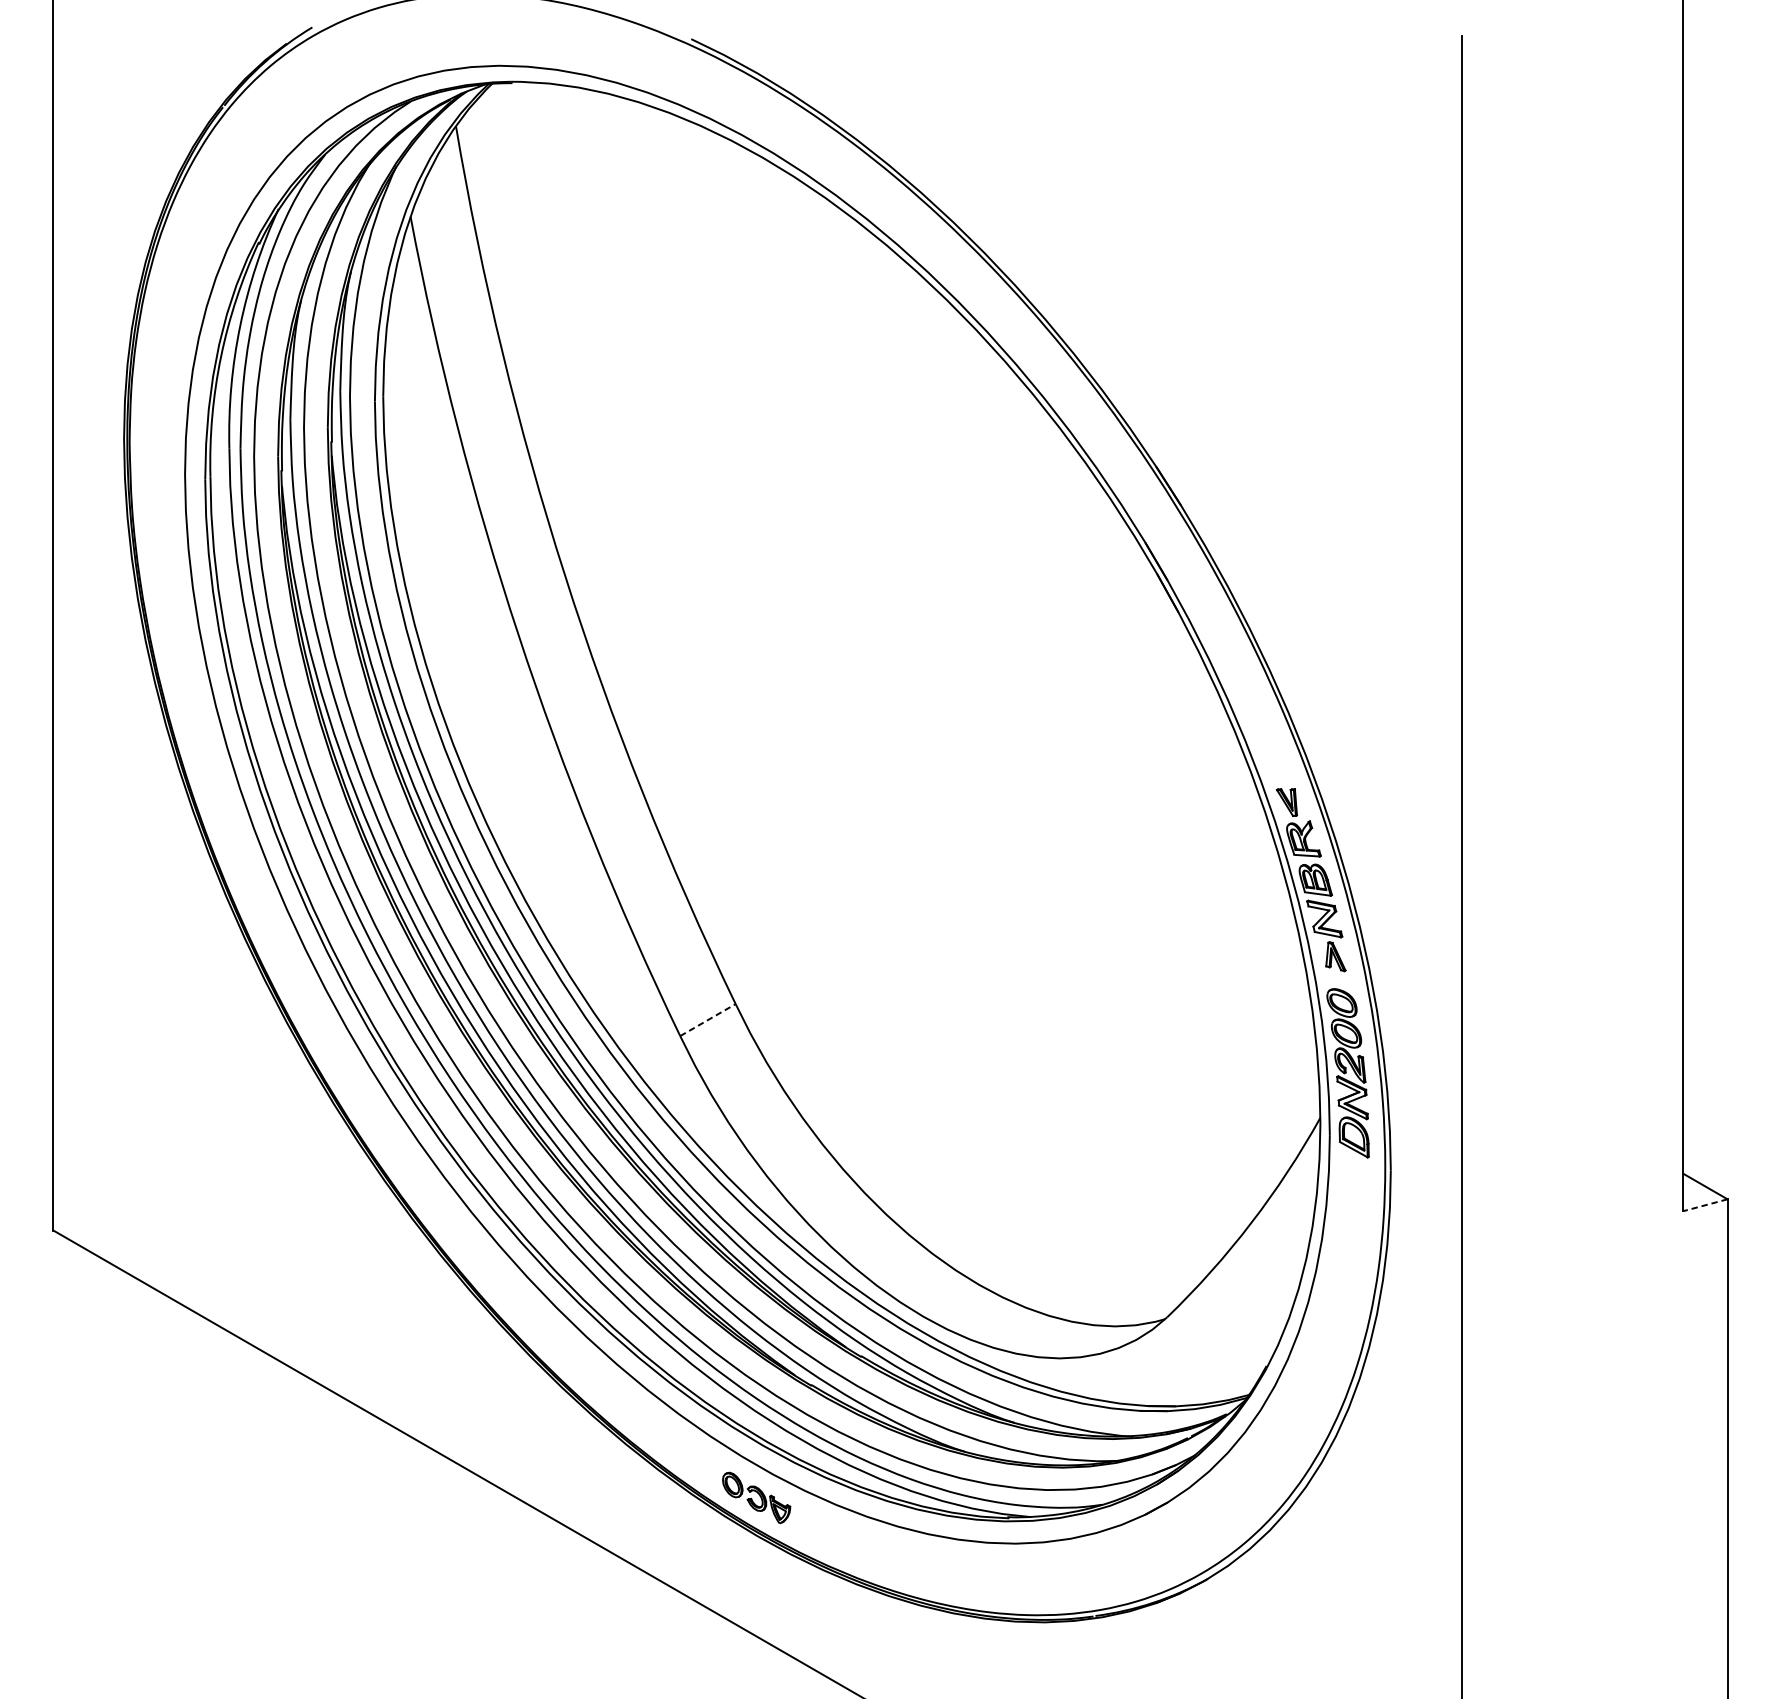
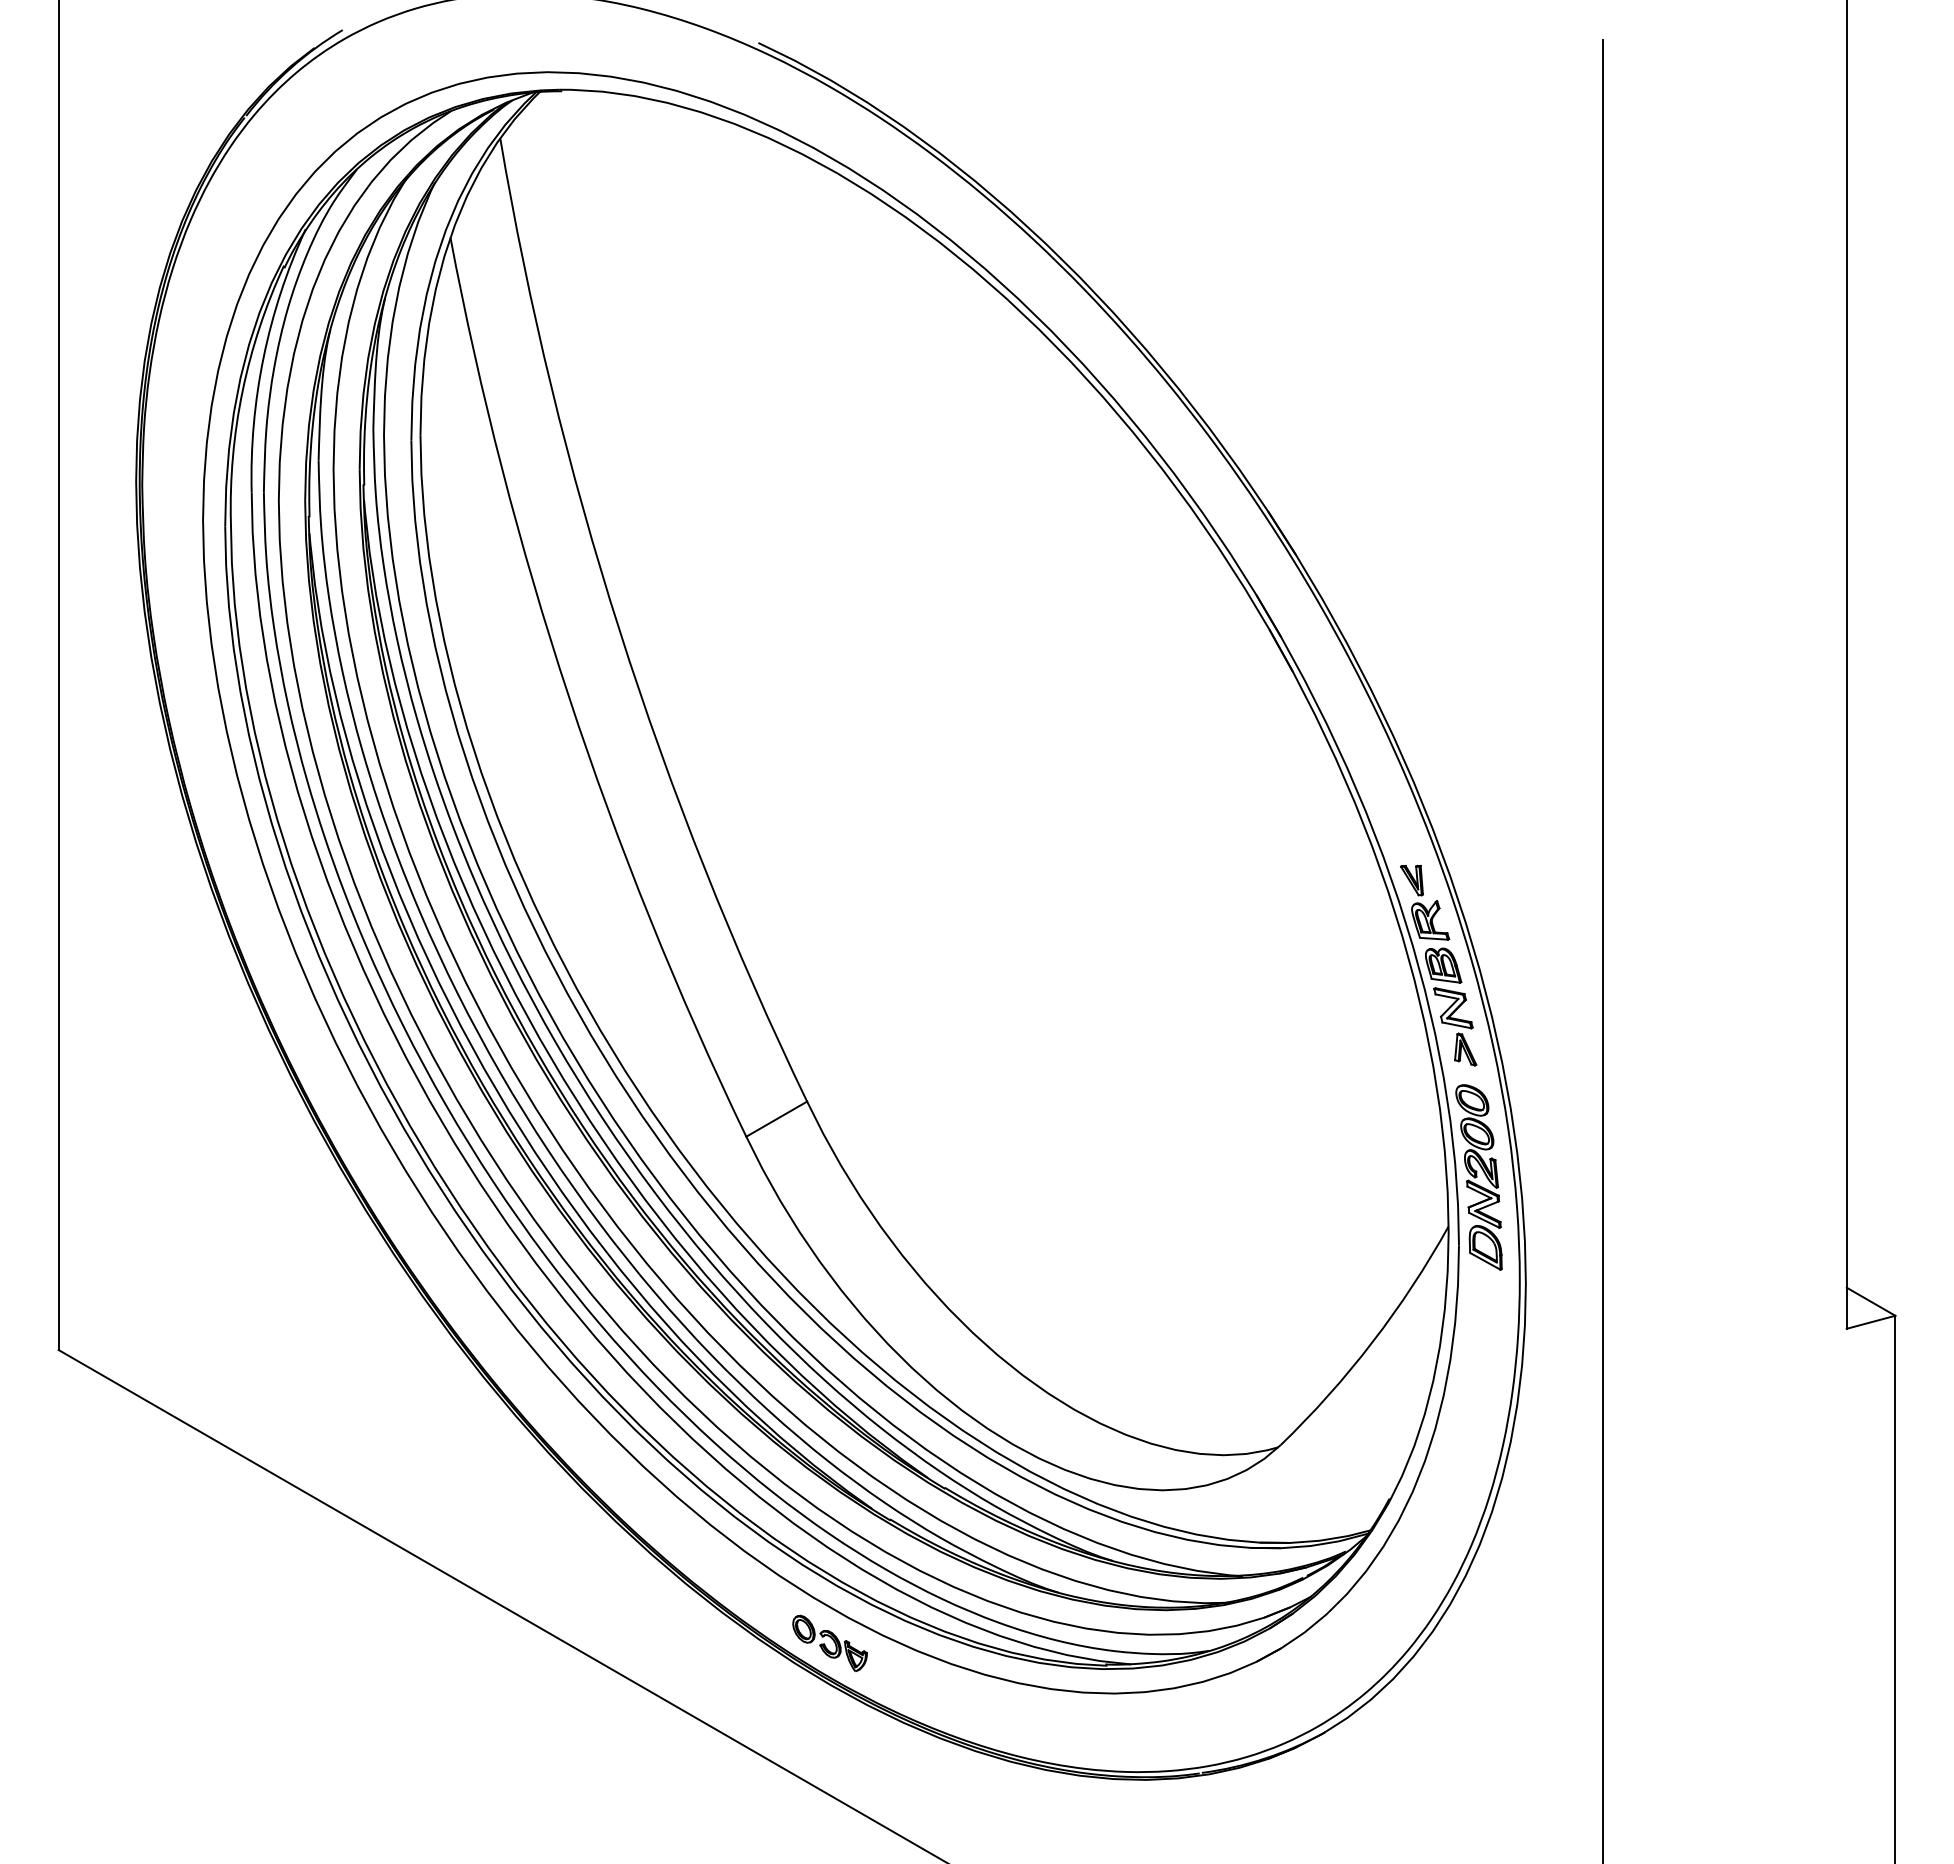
line: (708, 1019) -> (777, 1118), dashed -> solid
line: (1704, 1205) -> (1870, 1322), dashed -> solid

